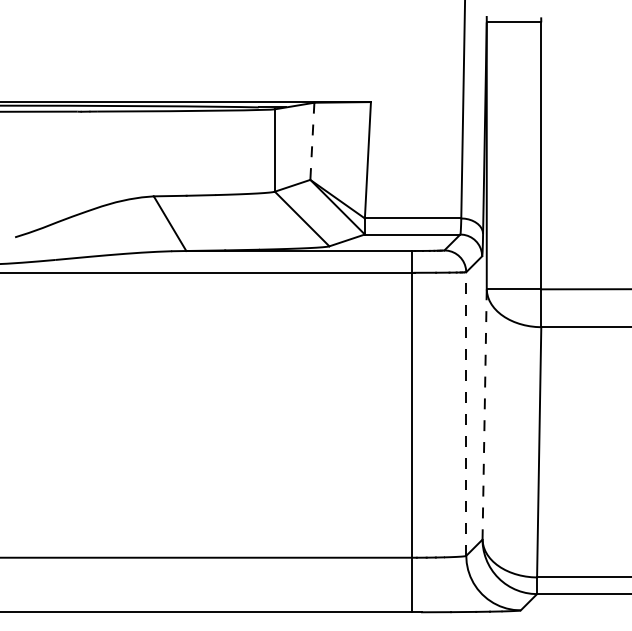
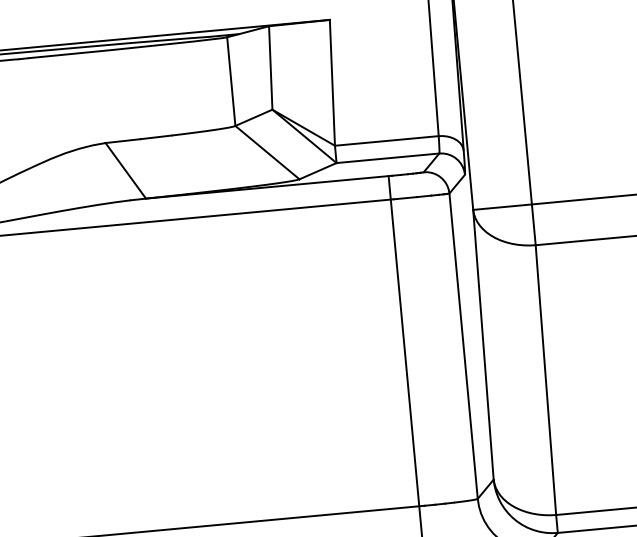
line: (312, 141) -> (270, 68), dashed -> solid
line: (466, 414) -> (463, 346), dashed -> solid
line: (484, 414) -> (483, 344), dashed -> solid

